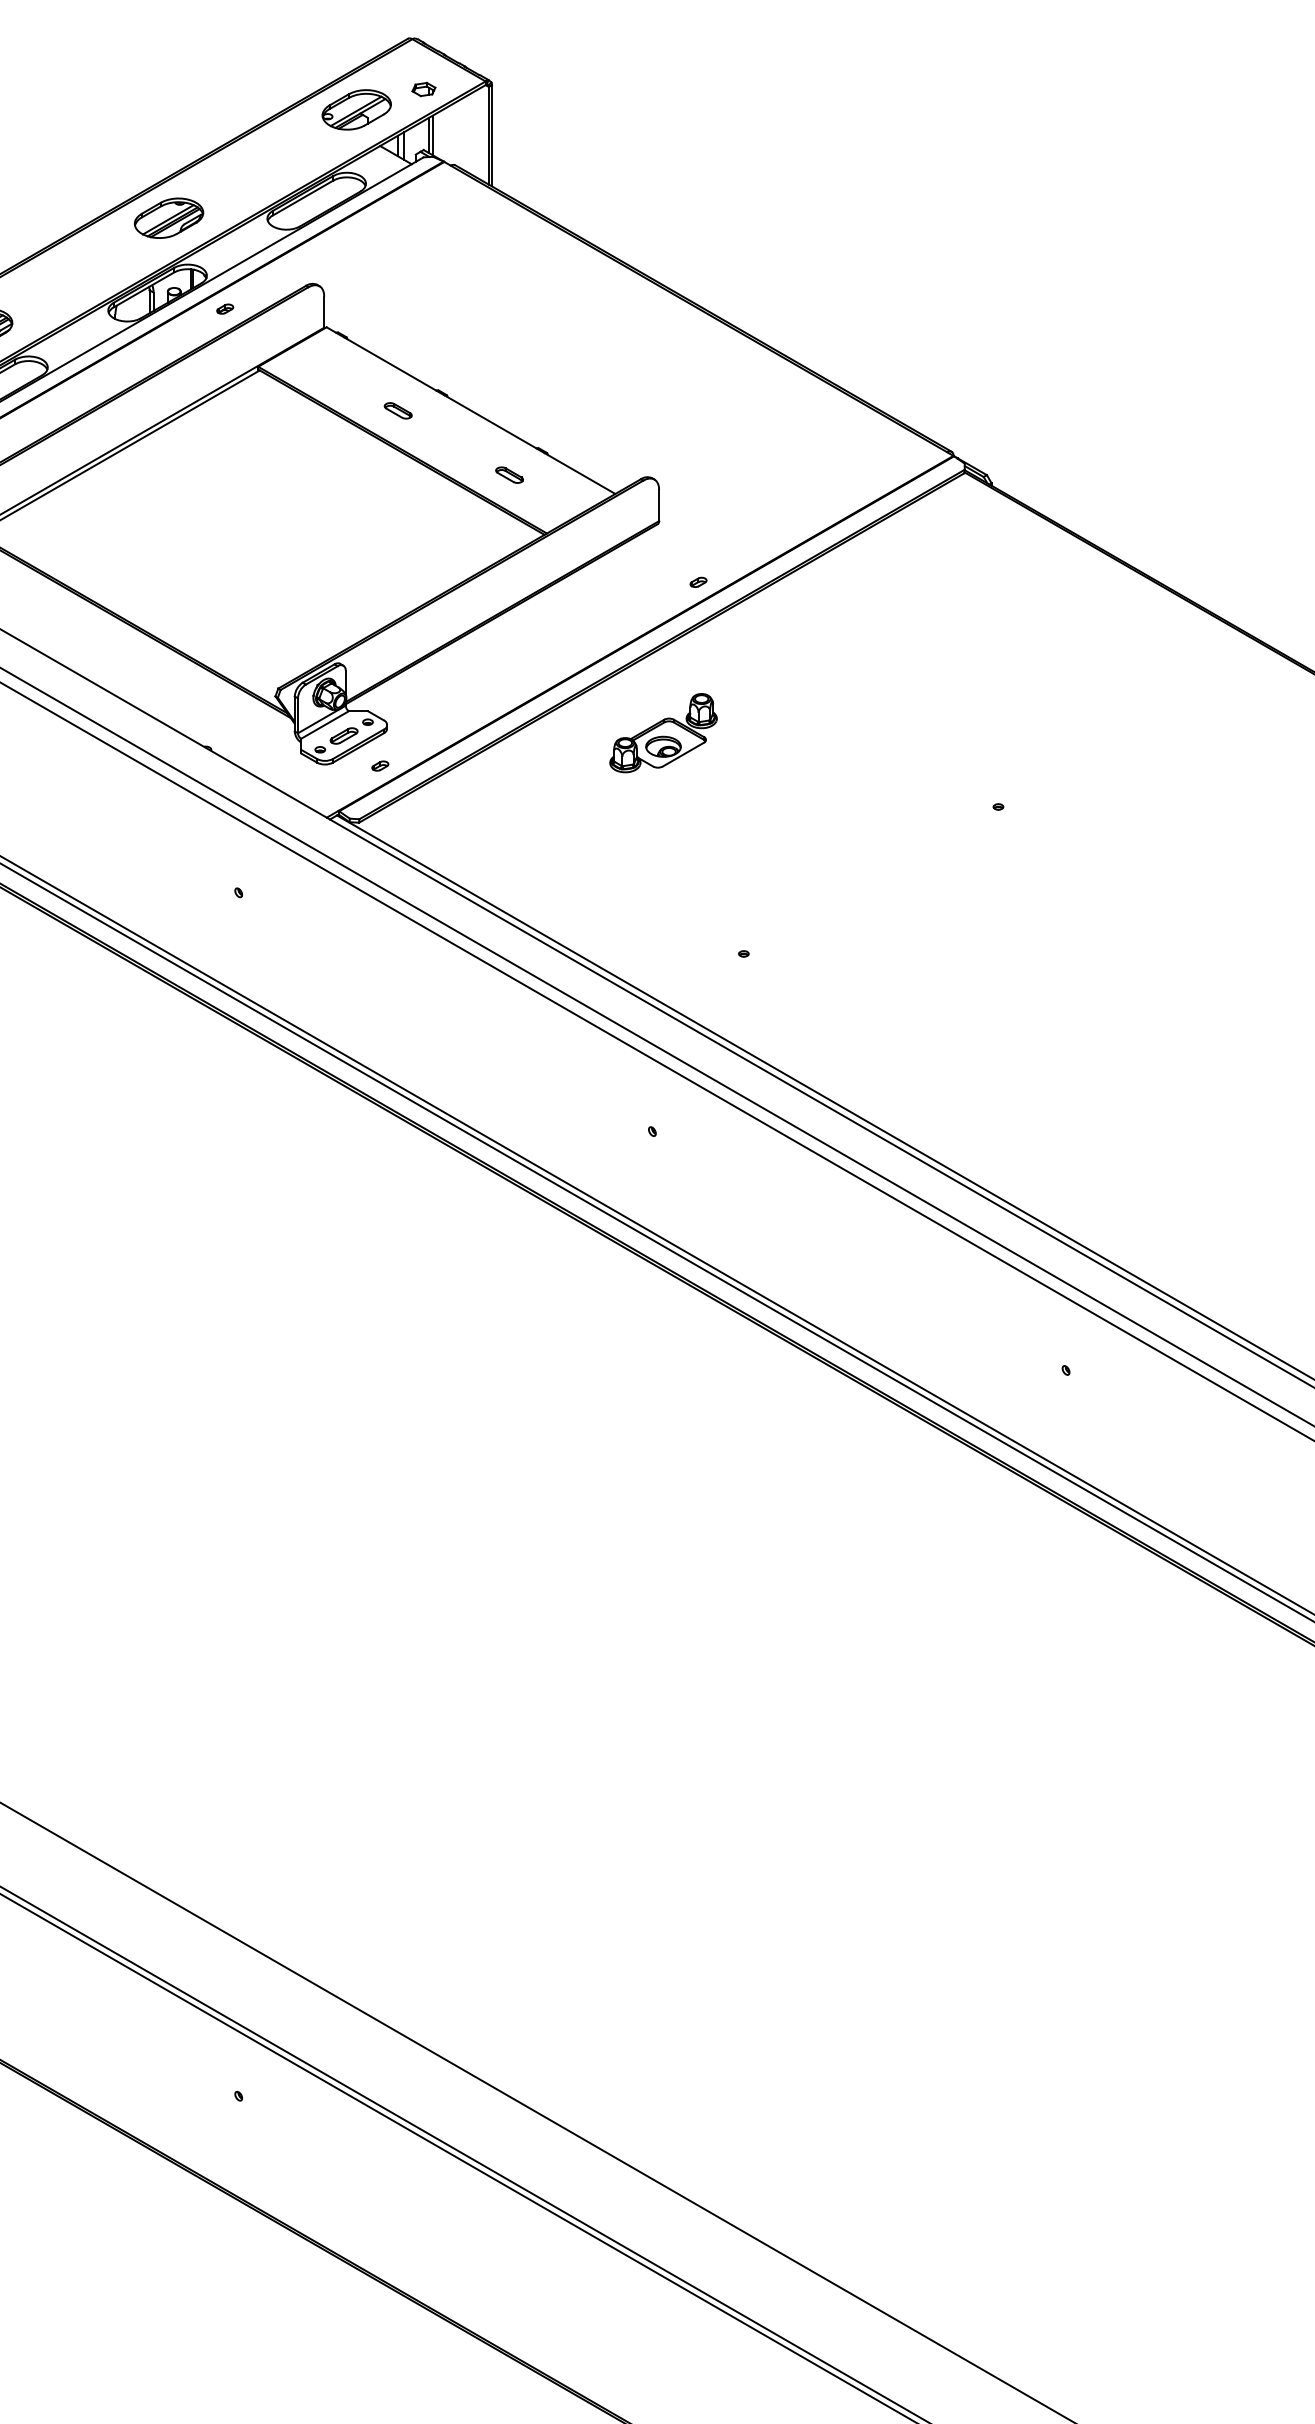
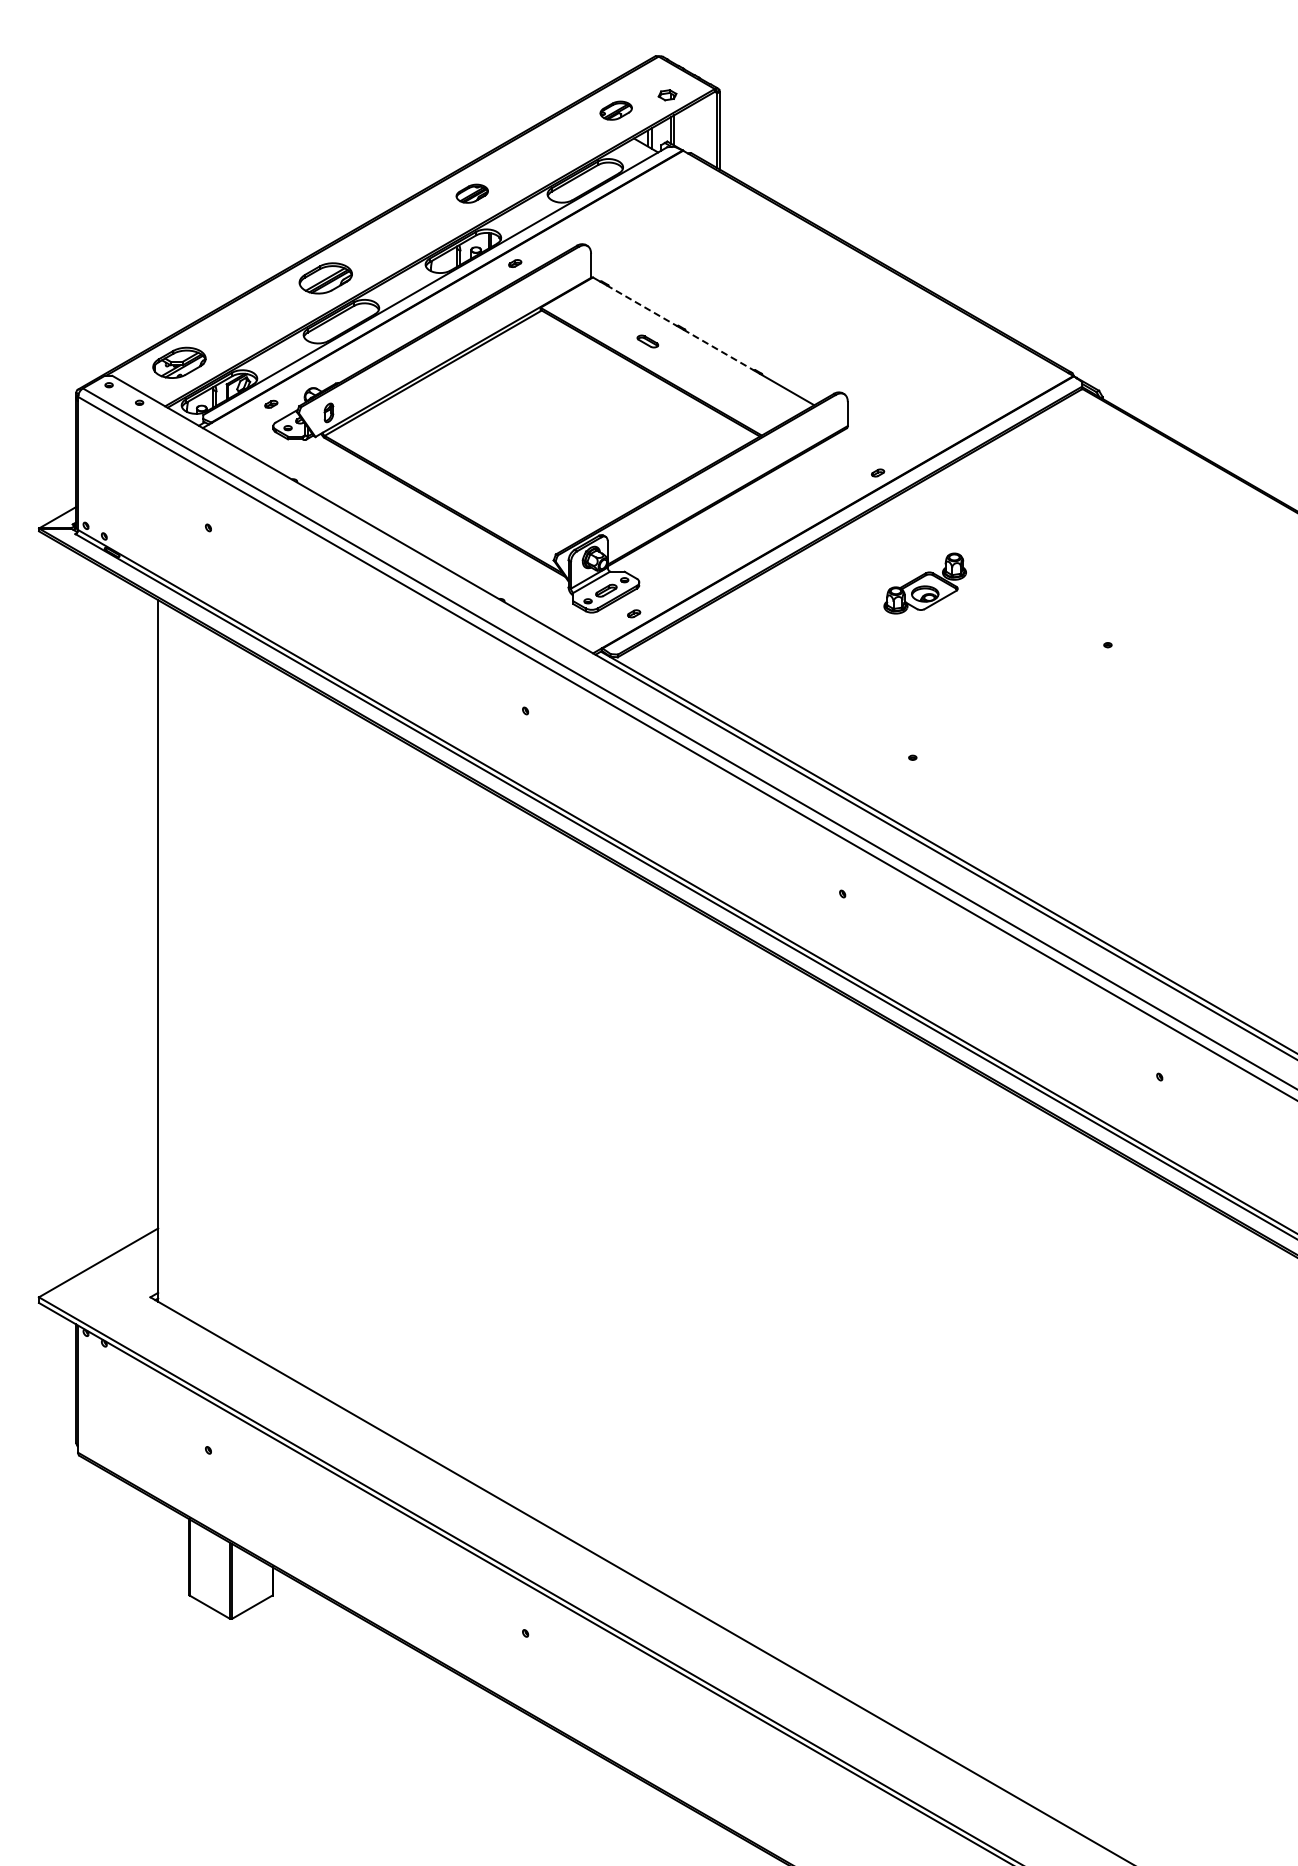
part: (357, 109) -> (616, 110), size x0.6
part: (169, 217) -> (472, 193), size x0.6
line: (389, 363) -> (641, 305), solid -> dashed
line: (490, 421) -> (718, 349), solid -> dashed
part: (509, 474) -> (733, 390), removed
part: (662, 733) -> (924, 583), moved

